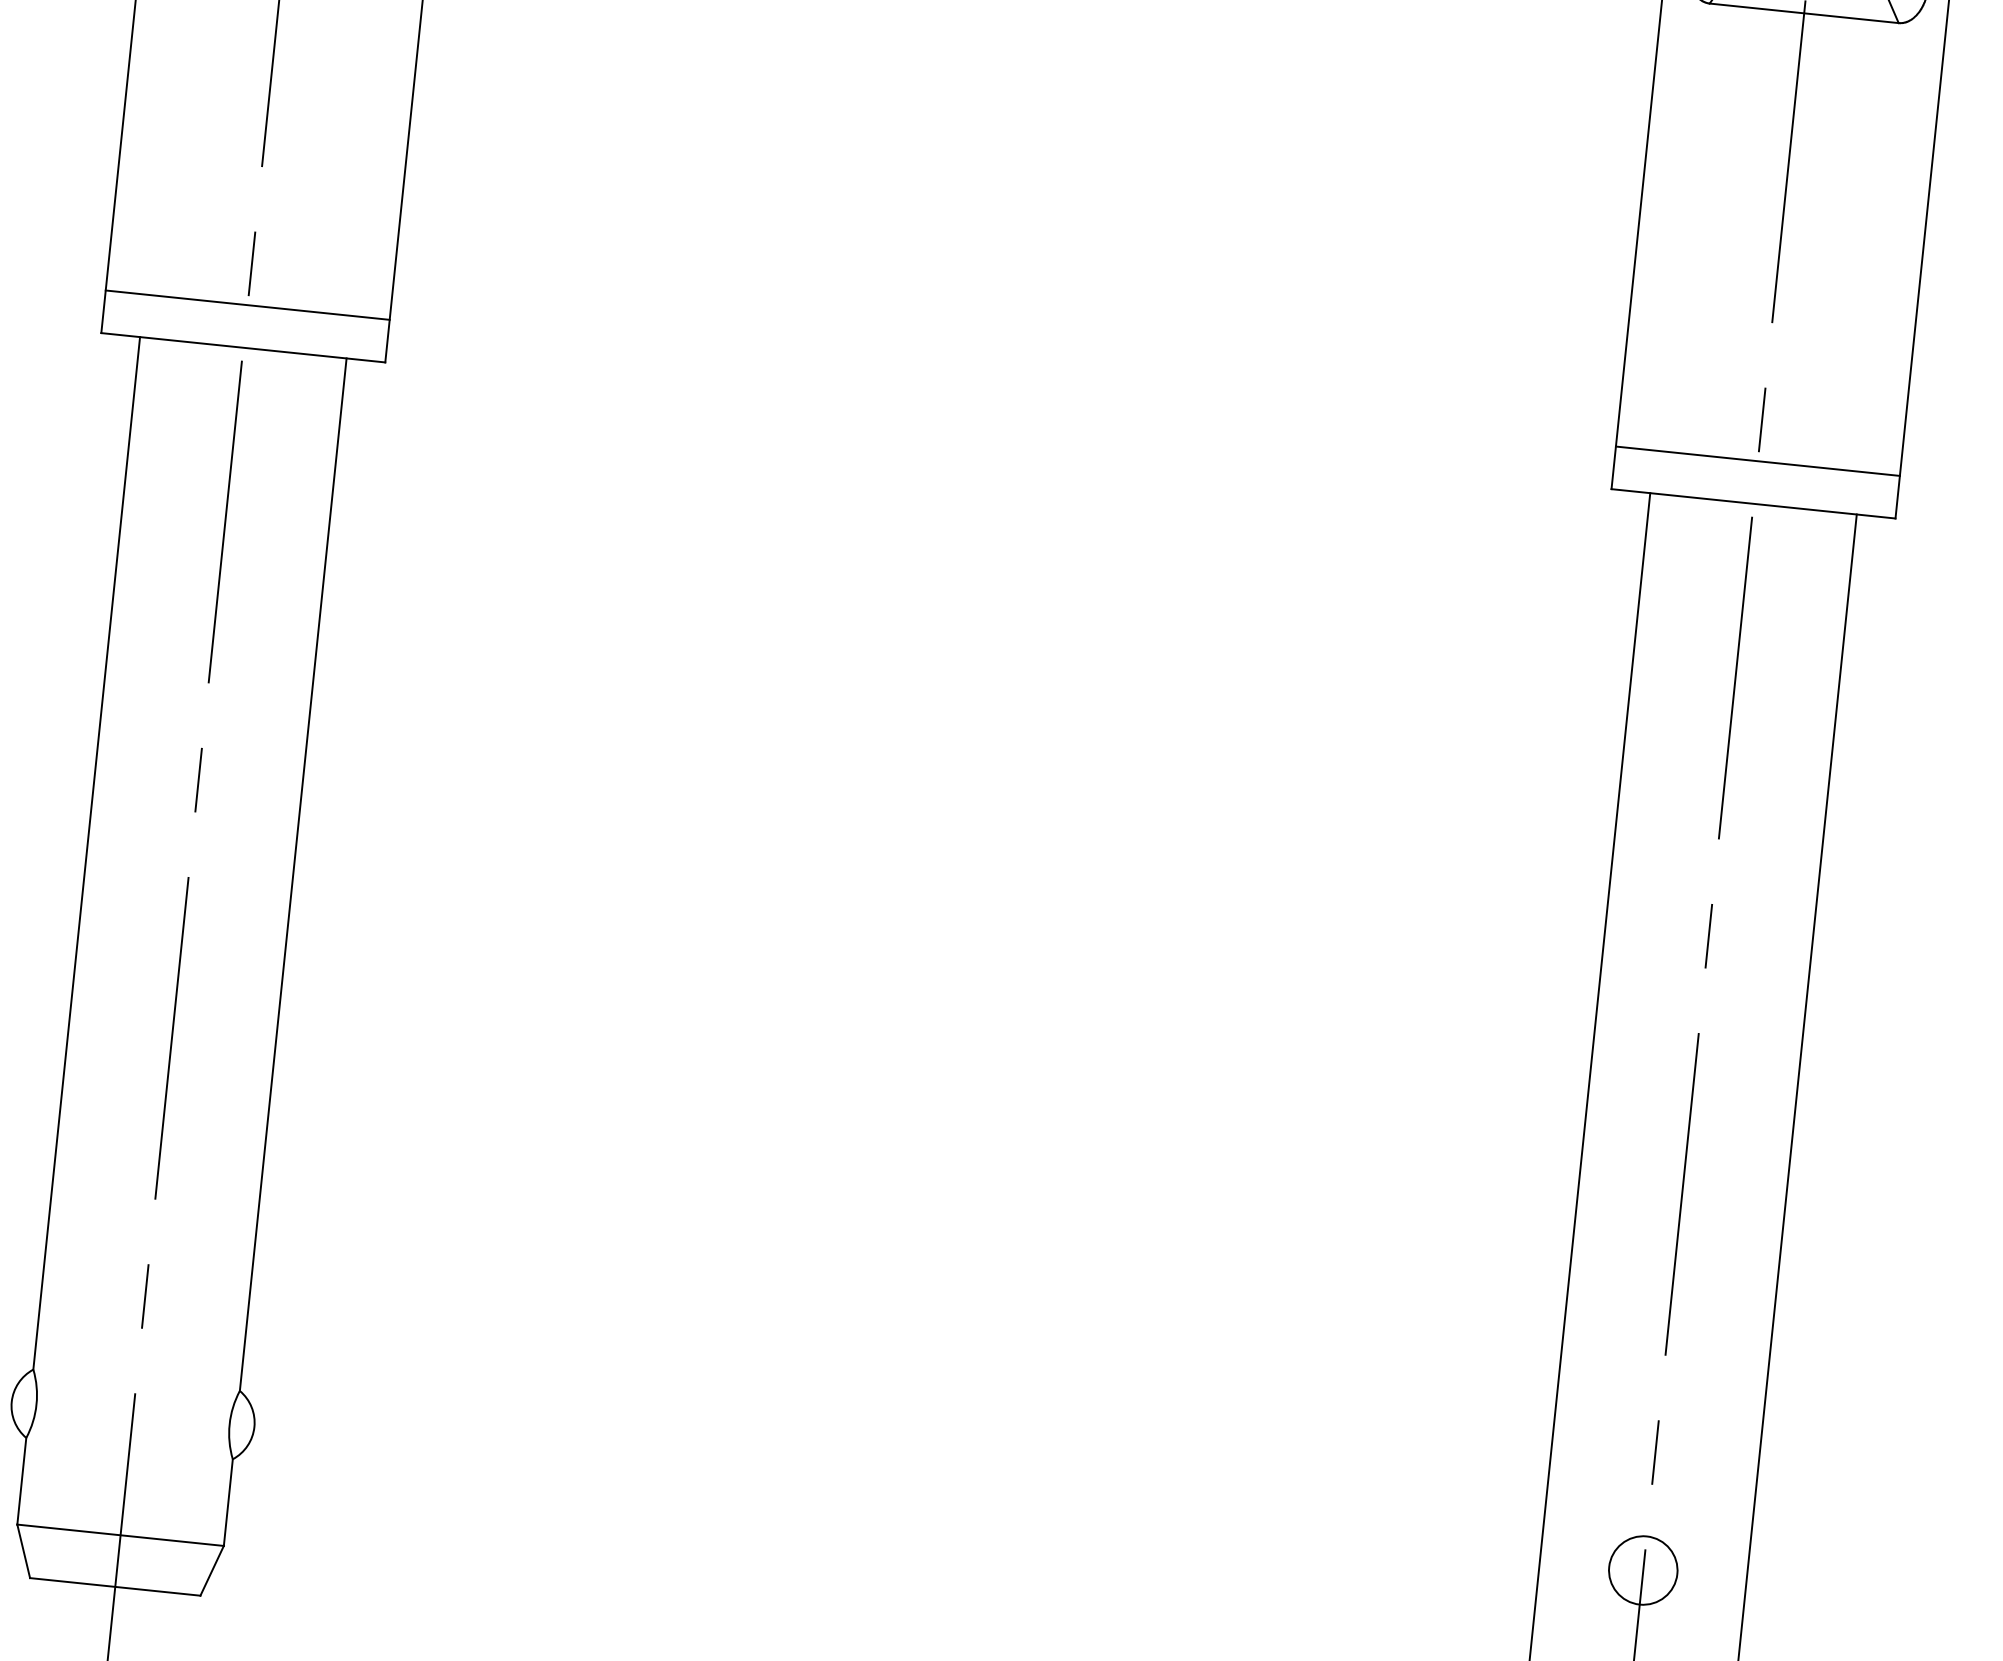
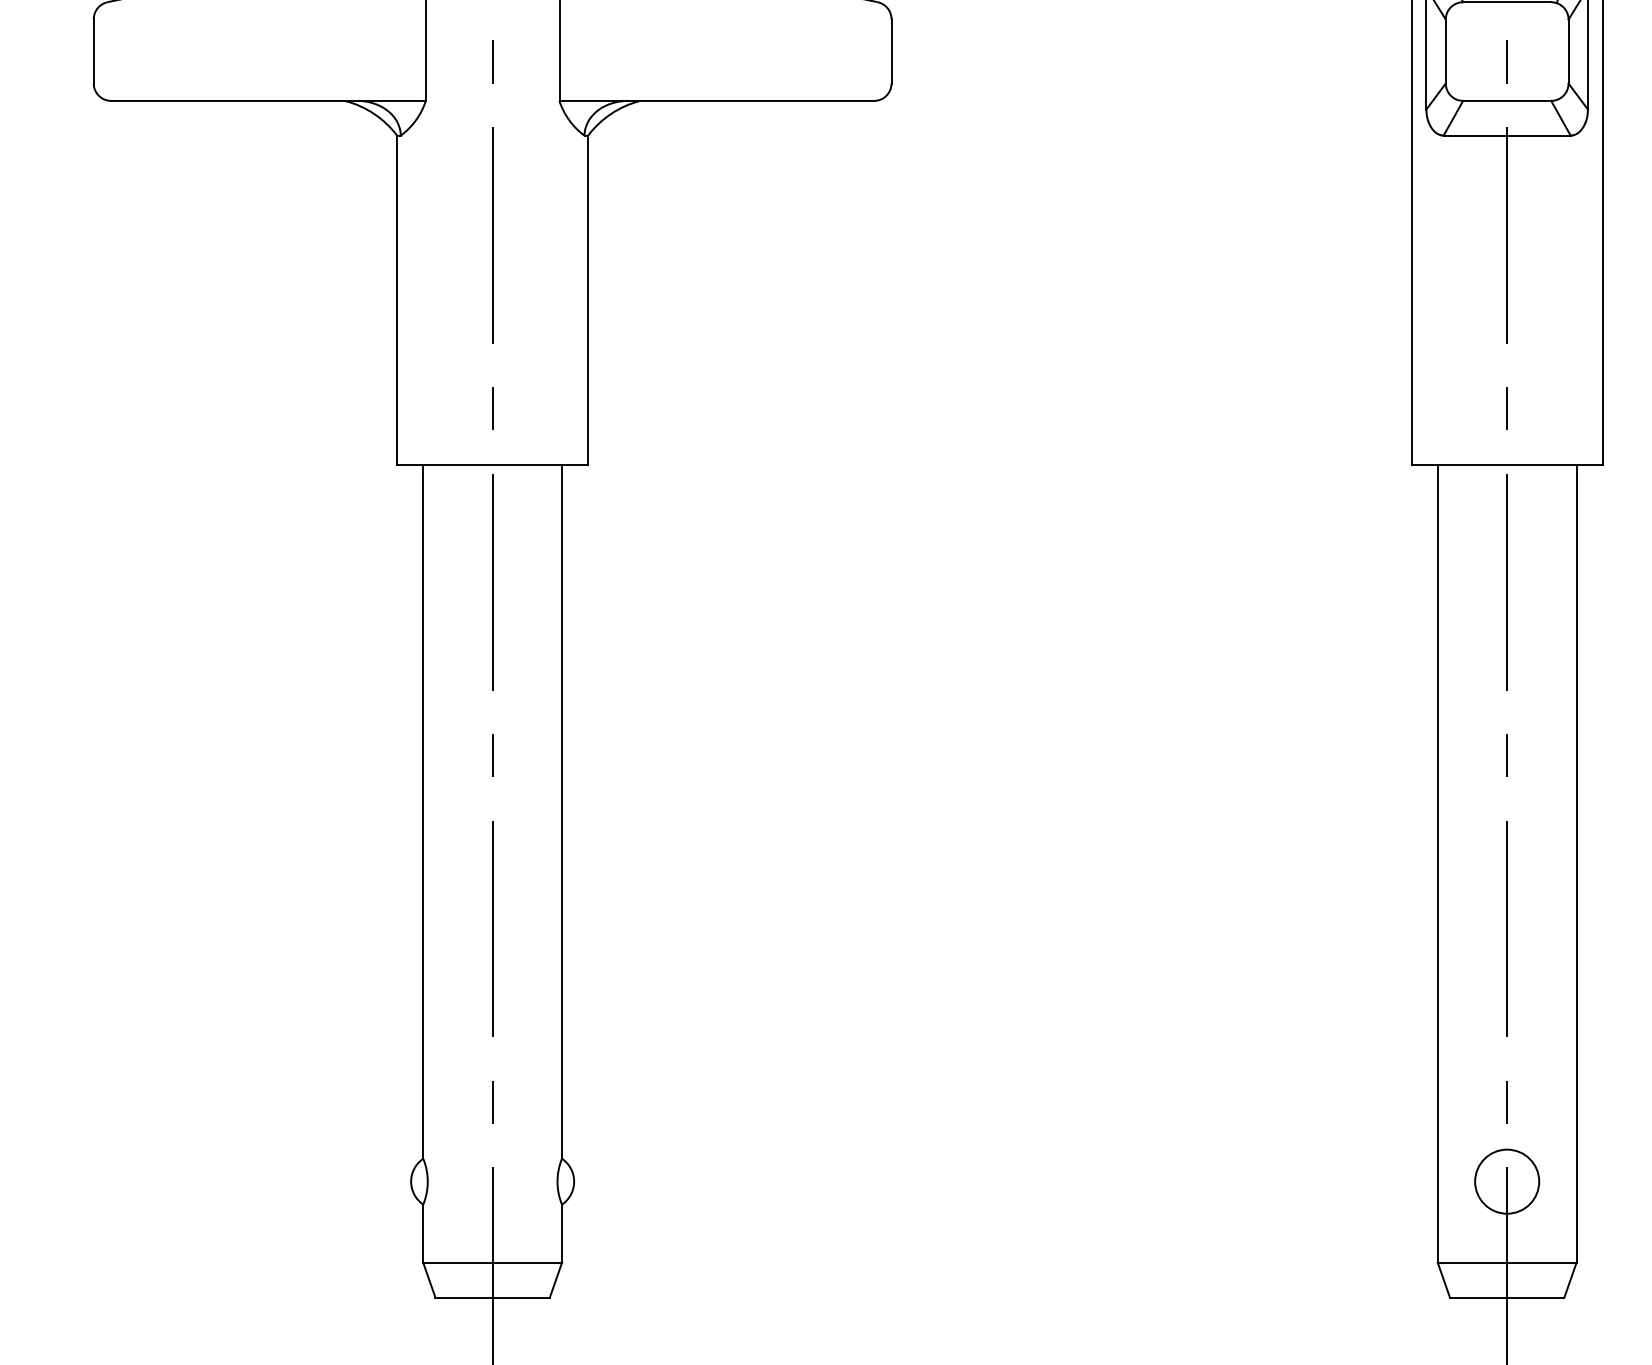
line: (247, 305) -> (492, 436), removed
line: (1756, 461) -> (1506, 436), removed
circle: (1643, 1570) -> (1507, 1181), size x1.4

